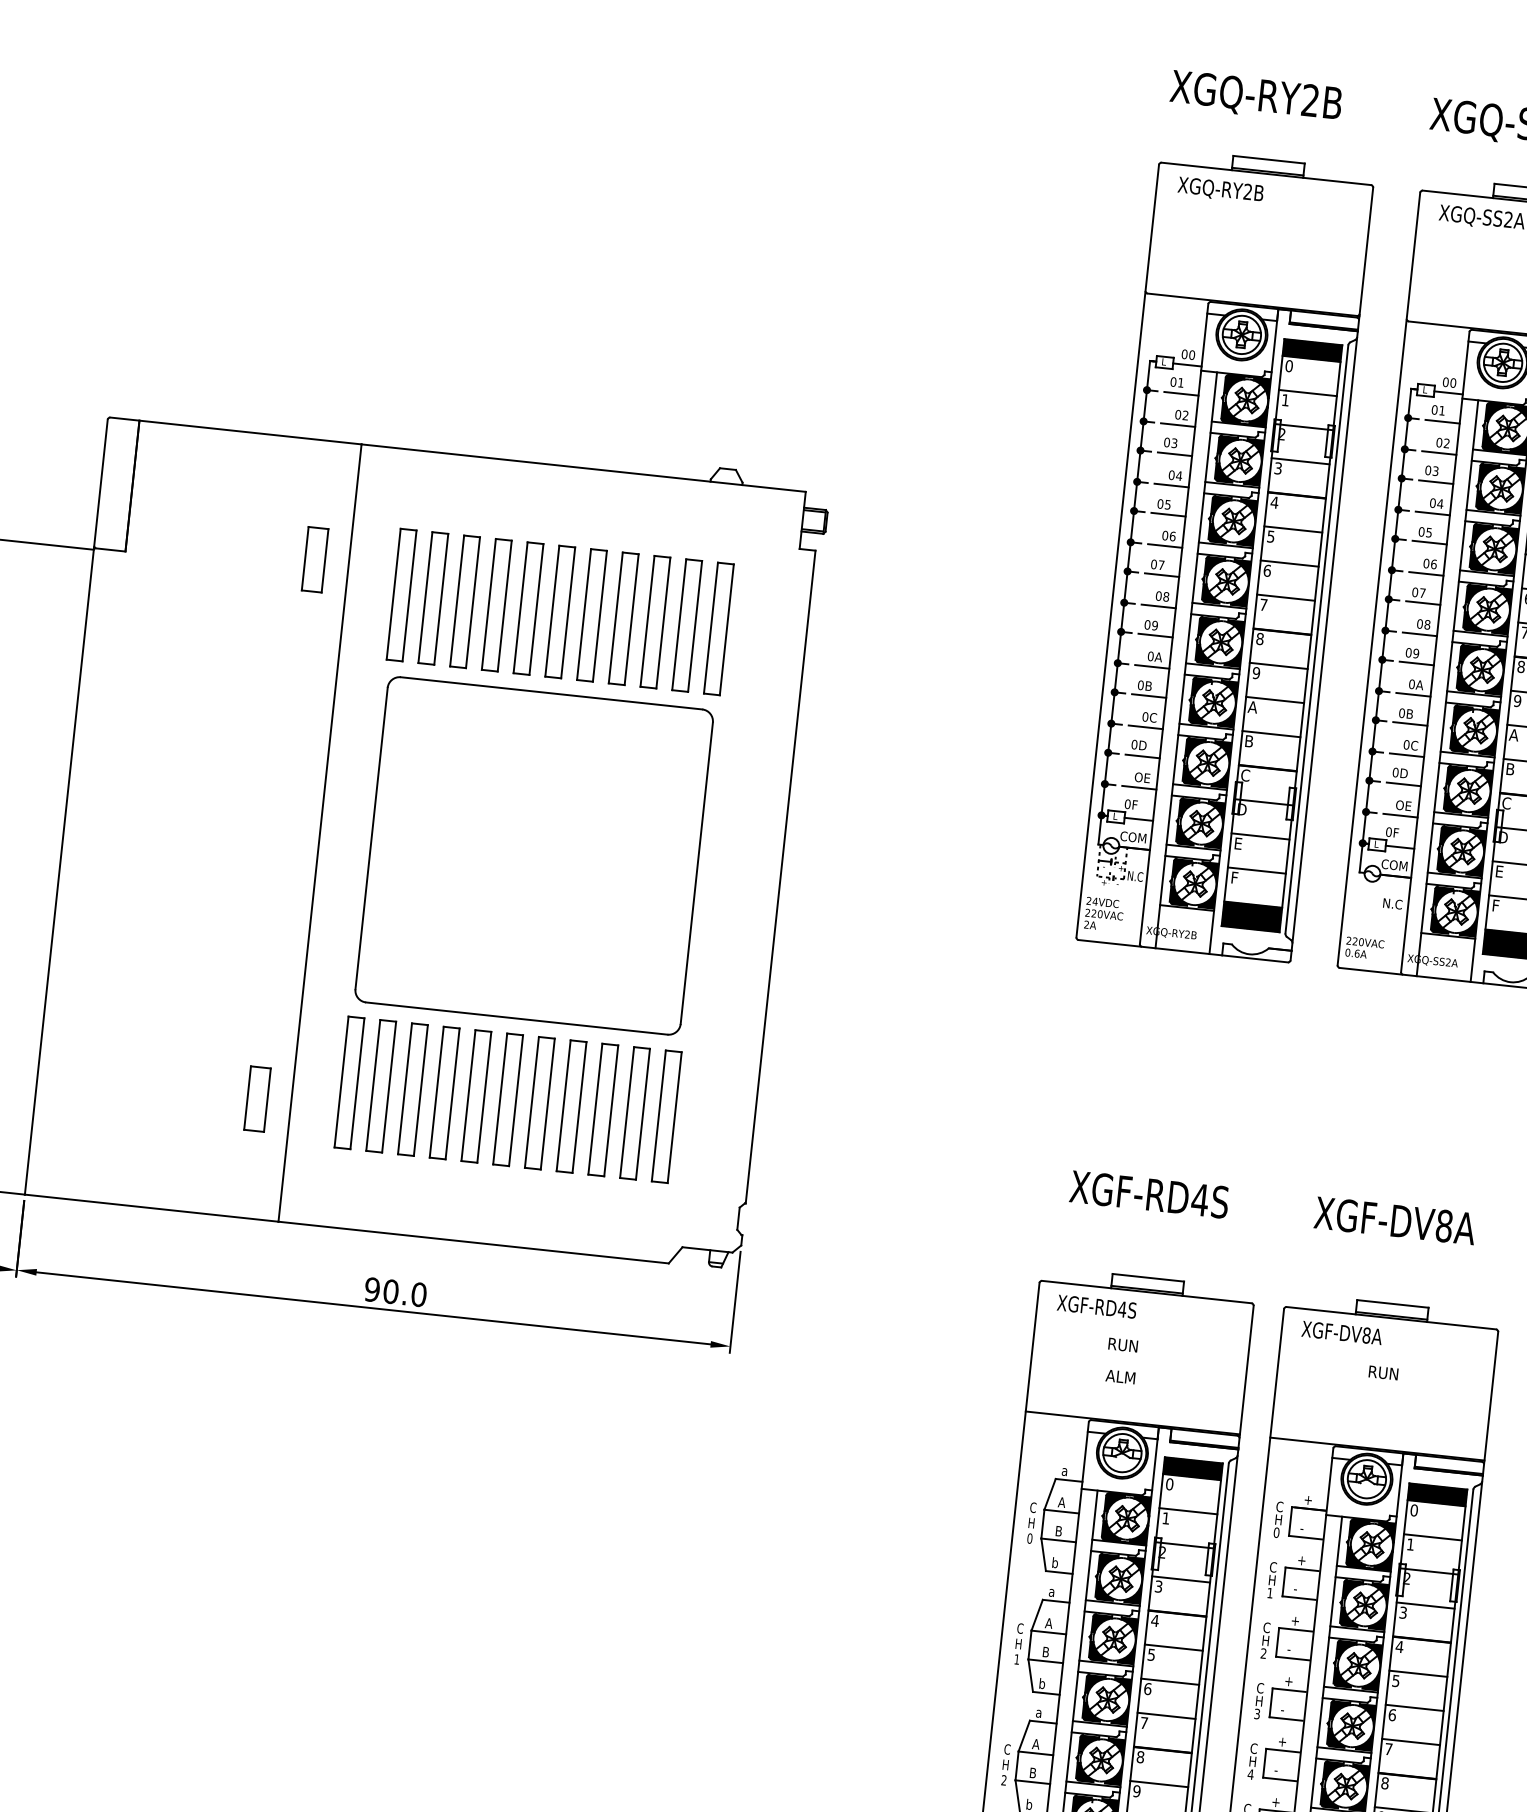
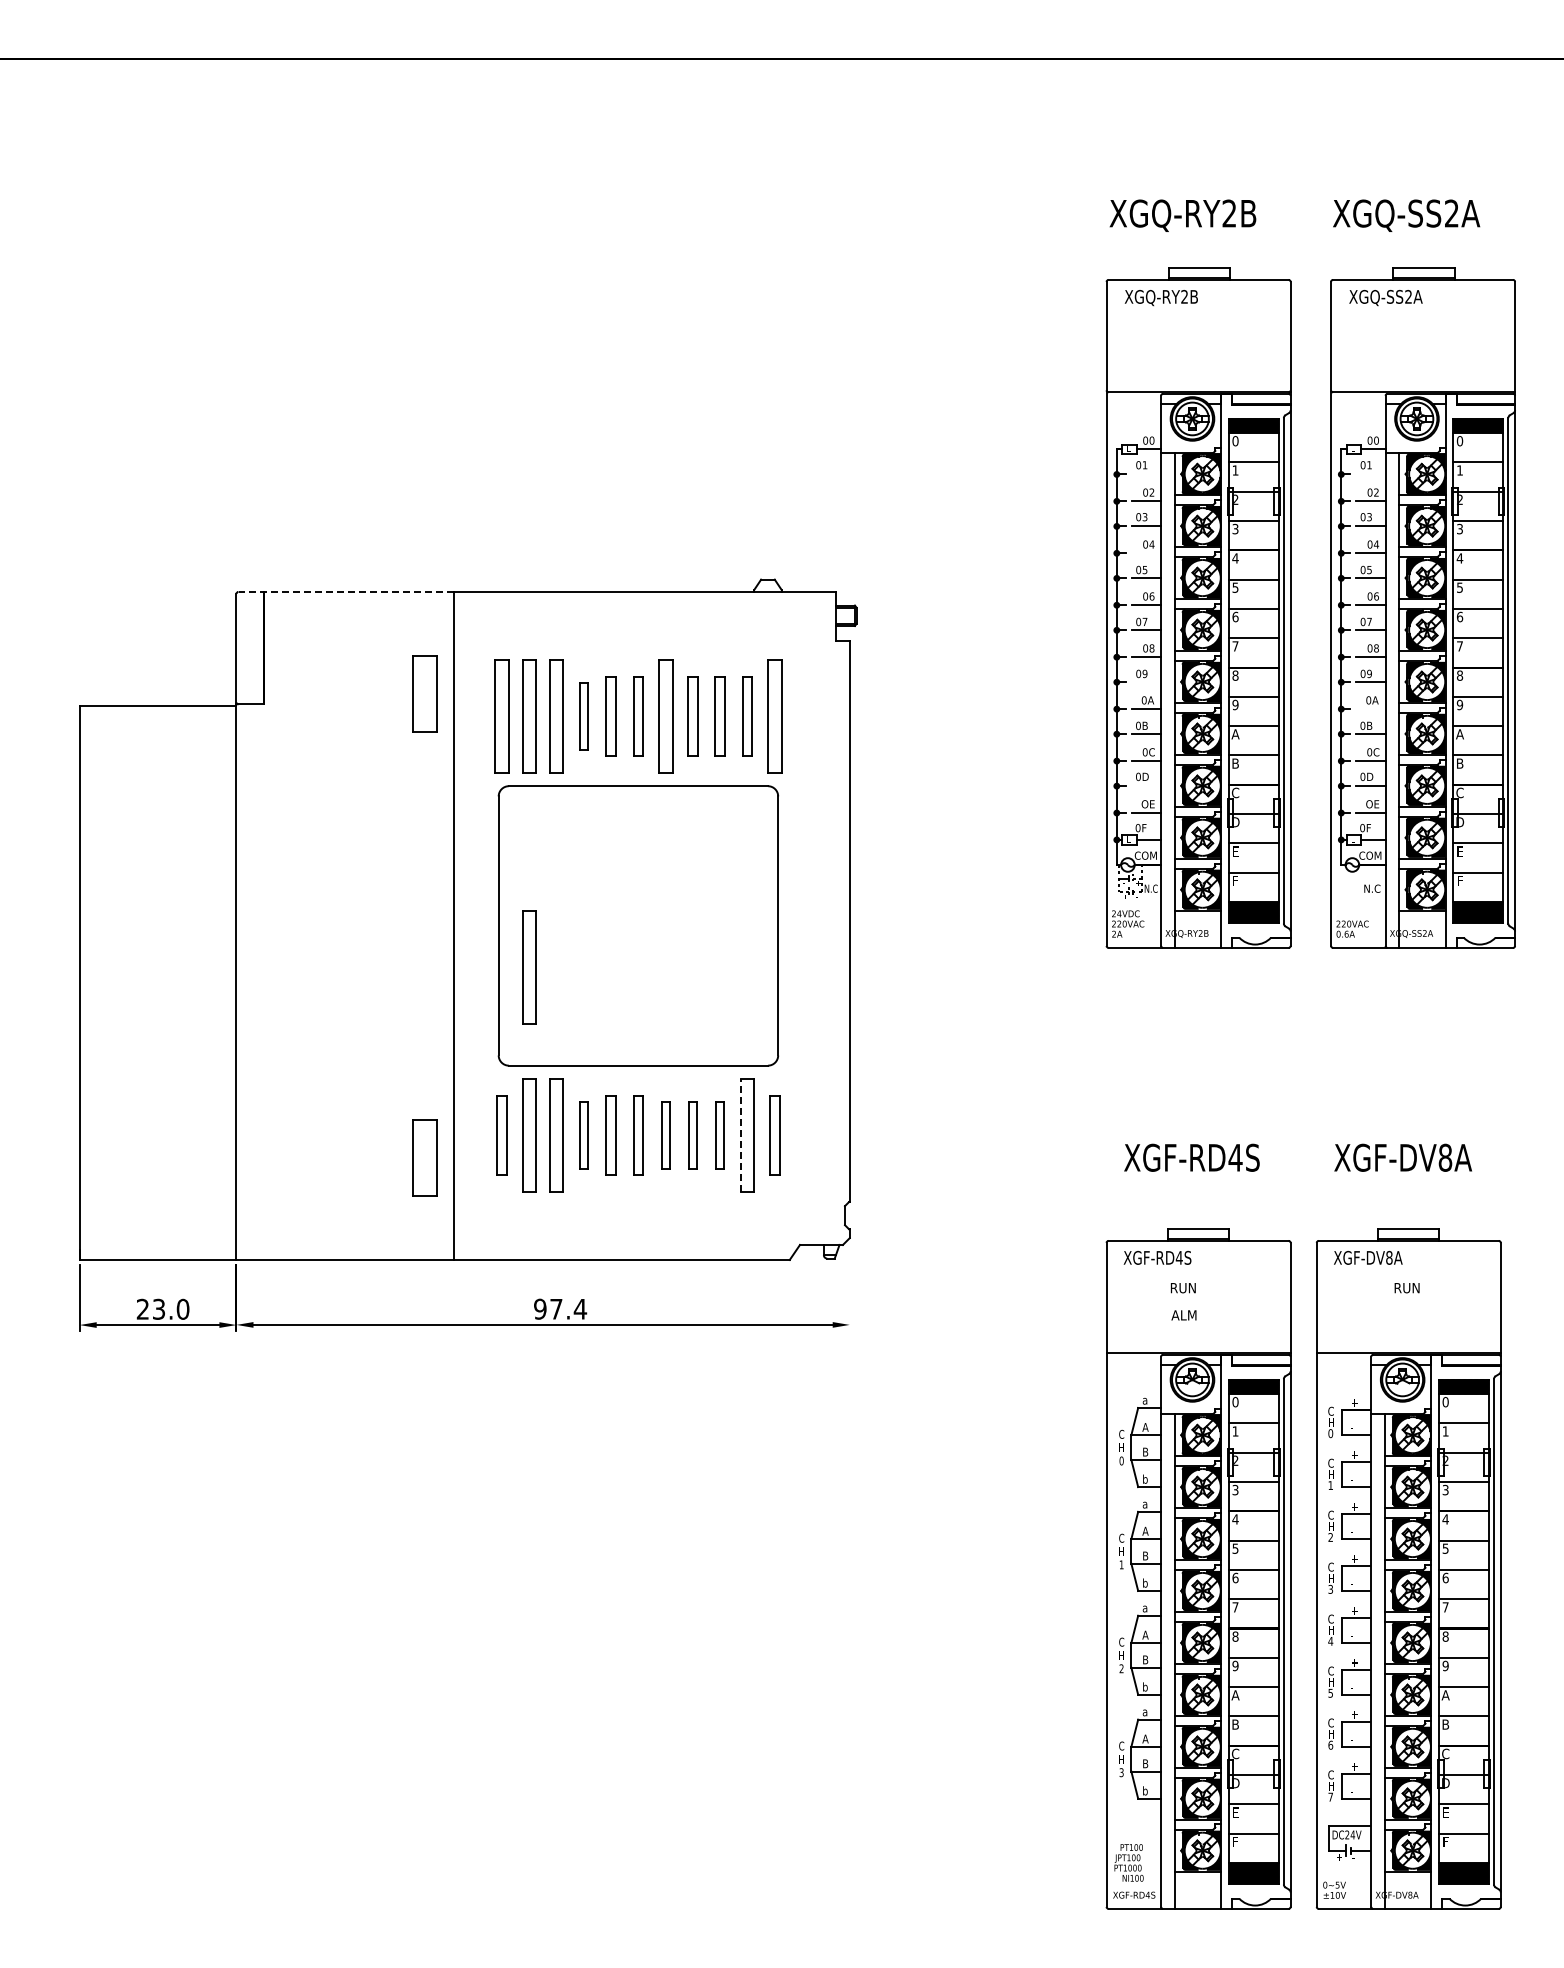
line: (1181, 393) -> (1146, 474), removed
line: (1442, 421) -> (1370, 474), removed
line: (236, 430) -> (346, 591), solid -> dashed
line: (1171, 485) -> (1146, 553), removed
part: (315, 559) -> (425, 693), size x1.4
part: (496, 605) -> (583, 716), size x0.6
part: (527, 608) -> (610, 716), size x0.7
part: (560, 612) -> (638, 716), size x0.7
part: (623, 618) -> (692, 716), size x0.7
part: (654, 622) -> (719, 716), size x0.7
part: (687, 625) -> (747, 716), size x0.7
line: (1155, 635) -> (1146, 682), removed
line: (1412, 695) -> (1370, 709), removed
line: (1142, 756) -> (1146, 786), removed
part: (402, 890) -> (529, 967), added
part: (348, 1082) -> (501, 1135), size x0.7
part: (444, 1092) -> (583, 1135), size x0.6
part: (475, 1096) -> (610, 1135), size x0.7
part: (257, 1098) -> (425, 1157), size x1.4
part: (508, 1099) -> (638, 1135), size x0.7
part: (539, 1103) -> (665, 1135), size x0.6
part: (571, 1106) -> (692, 1135), size x0.6
part: (602, 1109) -> (719, 1135), size x0.6
line: (626, 1112) -> (740, 1135), solid -> dashed
part: (666, 1116) -> (774, 1135), size x0.7
text: (405, 1292) -> (568, 1308), 90.0 -> 97.4
line: (734, 1301) -> (849, 1286), removed

